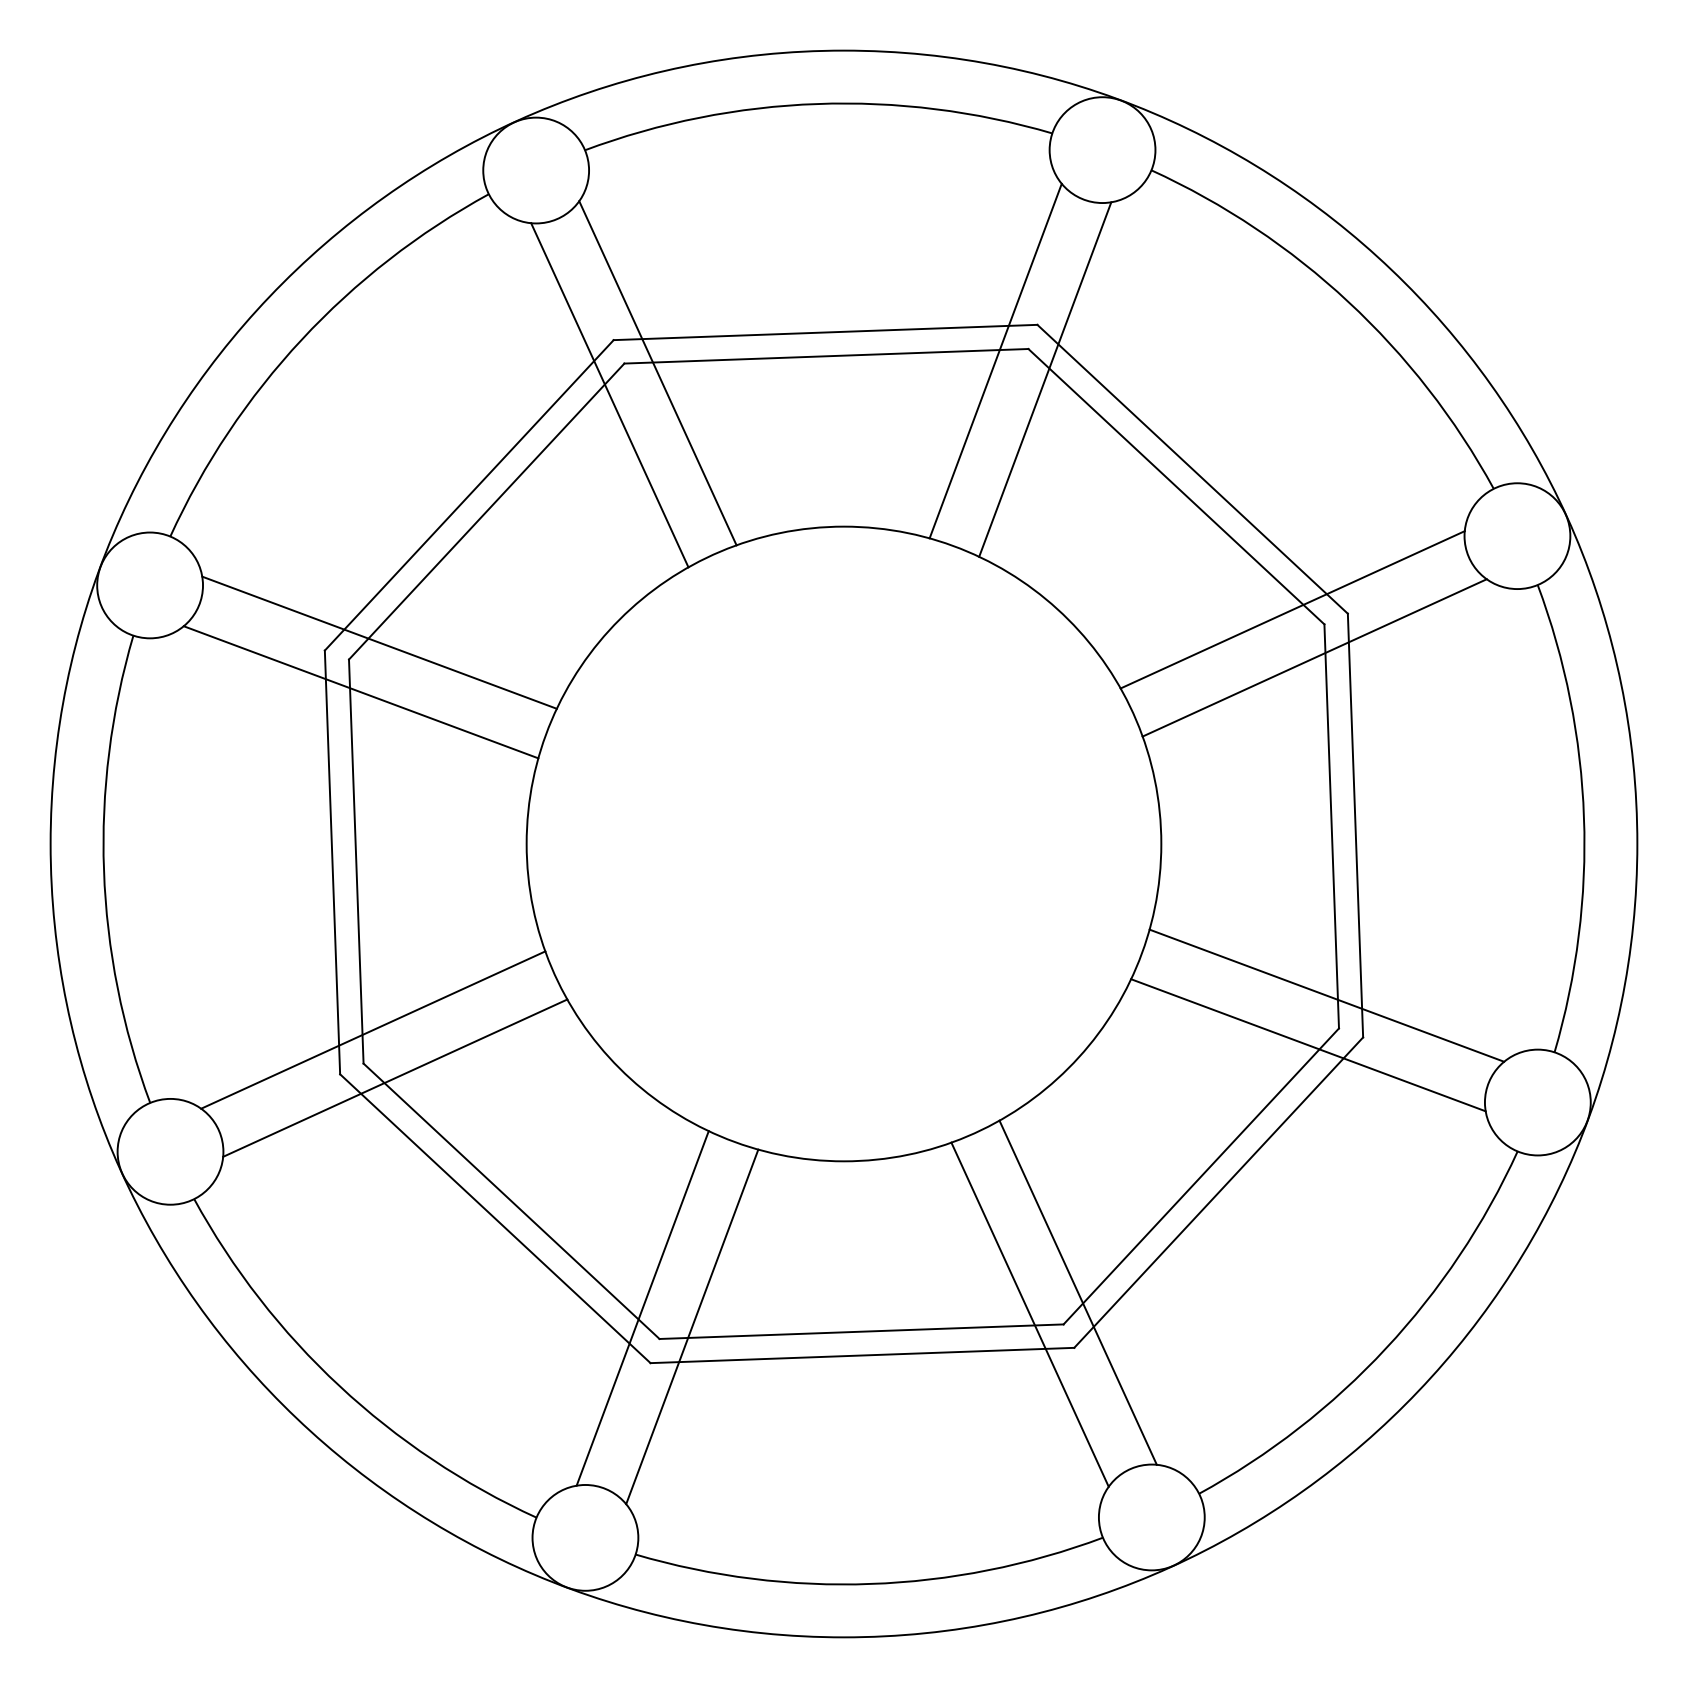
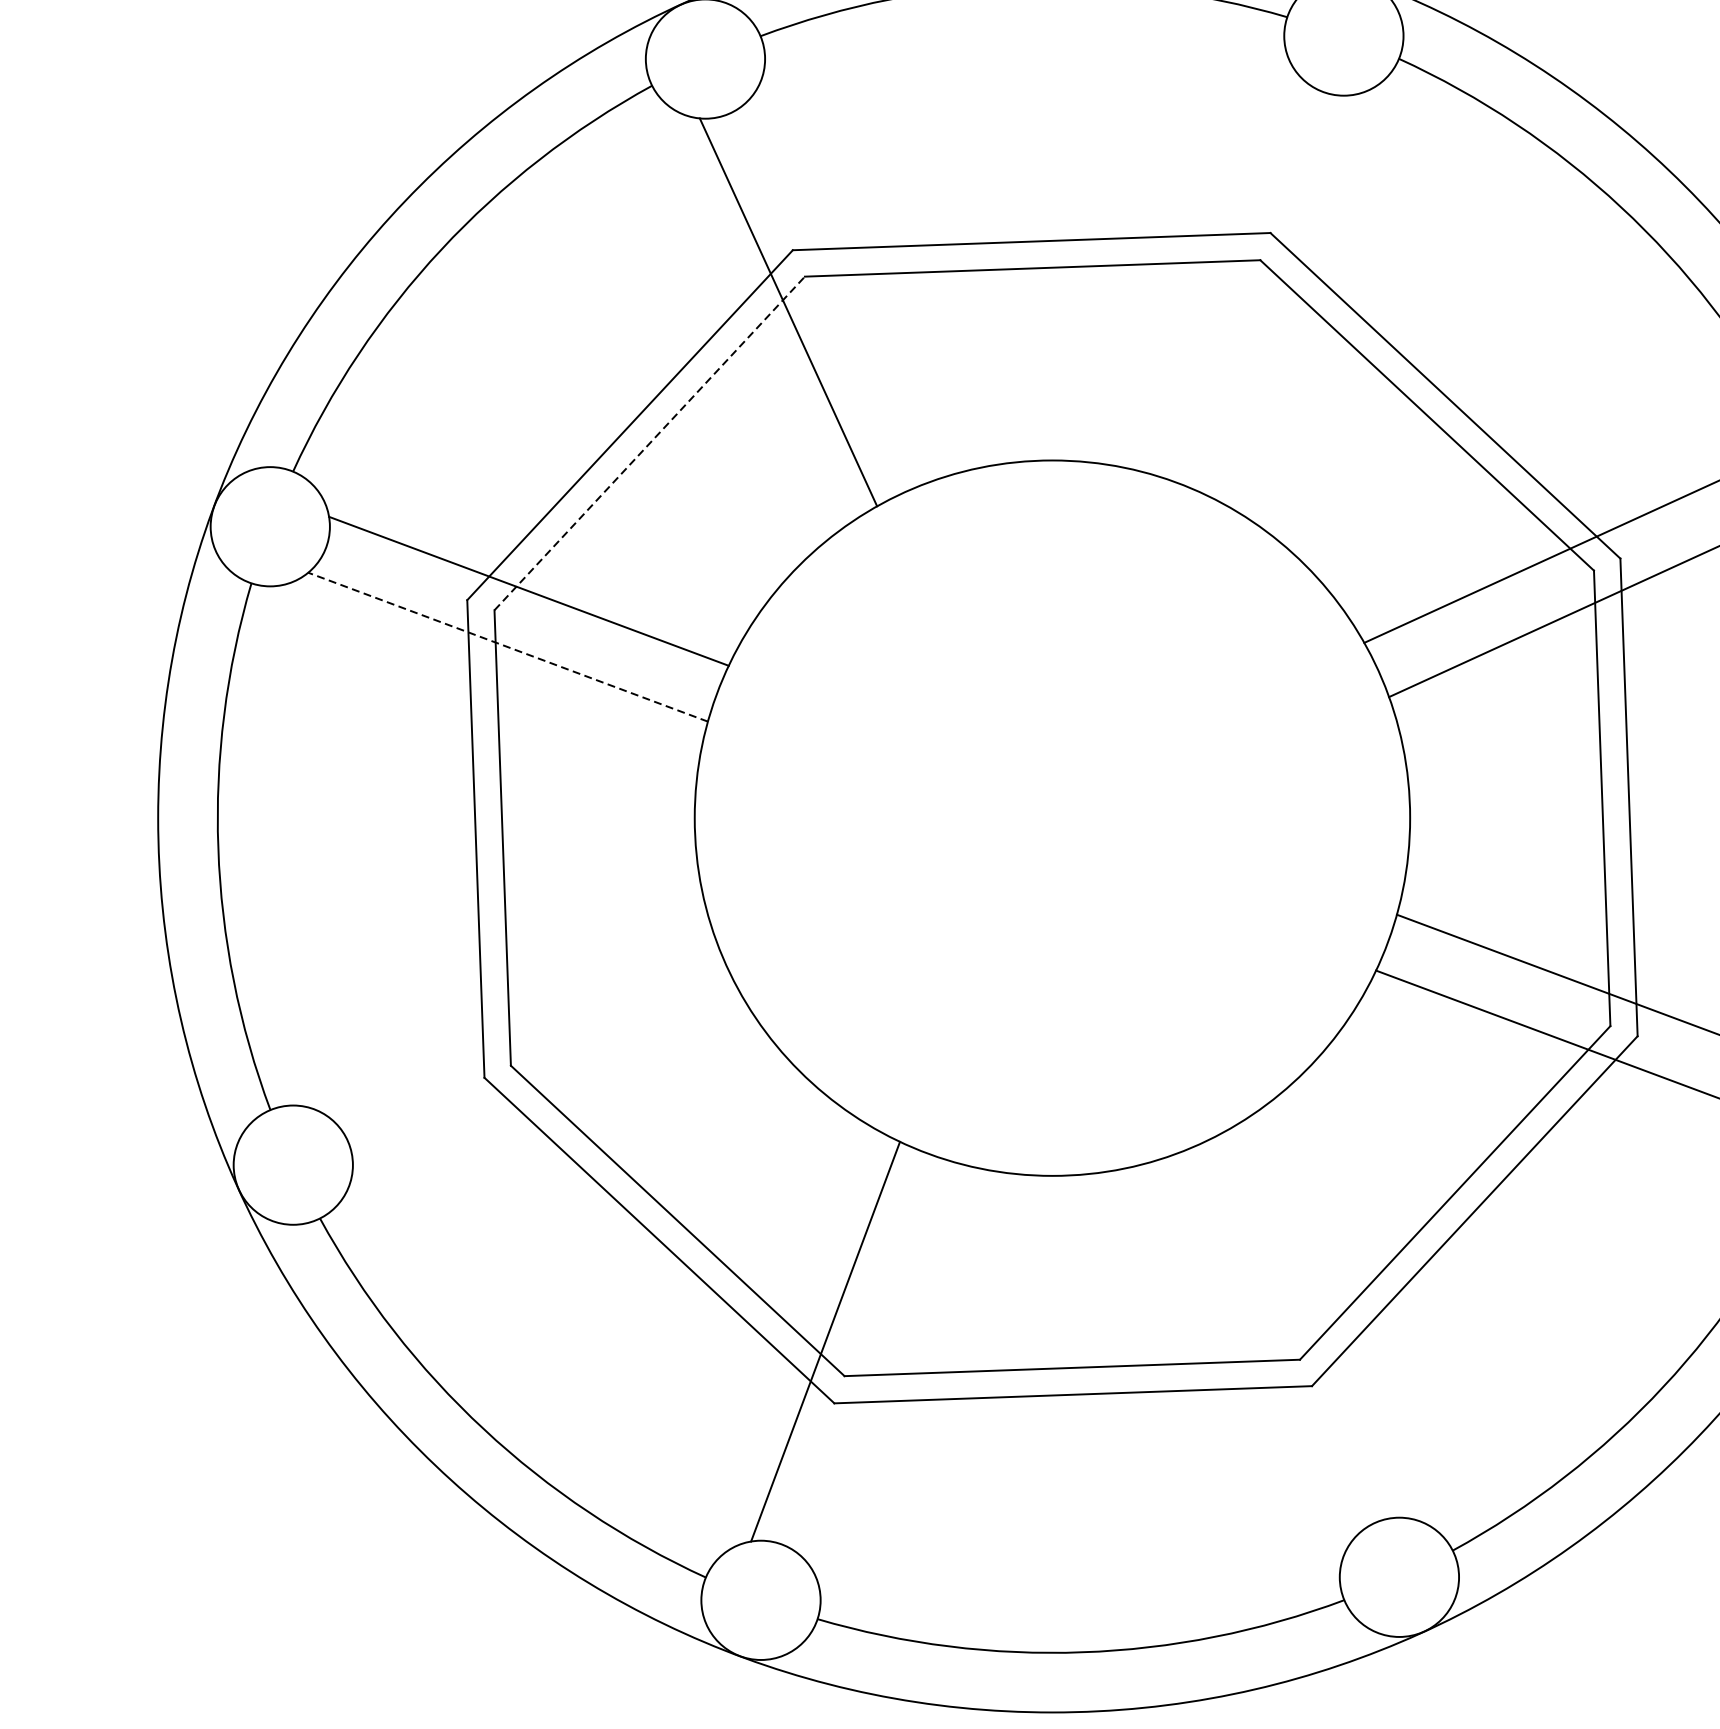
line: (995, 360) -> (1223, 273), removed
line: (657, 373) -> (842, 287), removed
line: (1045, 379) -> (1279, 294), removed
line: (487, 511) -> (650, 443), solid -> dashed
line: (360, 692) -> (507, 647), solid -> dashed
line: (373, 1029) -> (522, 1027), removed
line: (395, 1077) -> (546, 1081), removed
line: (1077, 1292) -> (1315, 1323), removed
line: (1029, 1314) -> (1261, 1348), removed
line: (692, 1326) -> (881, 1362), removed

